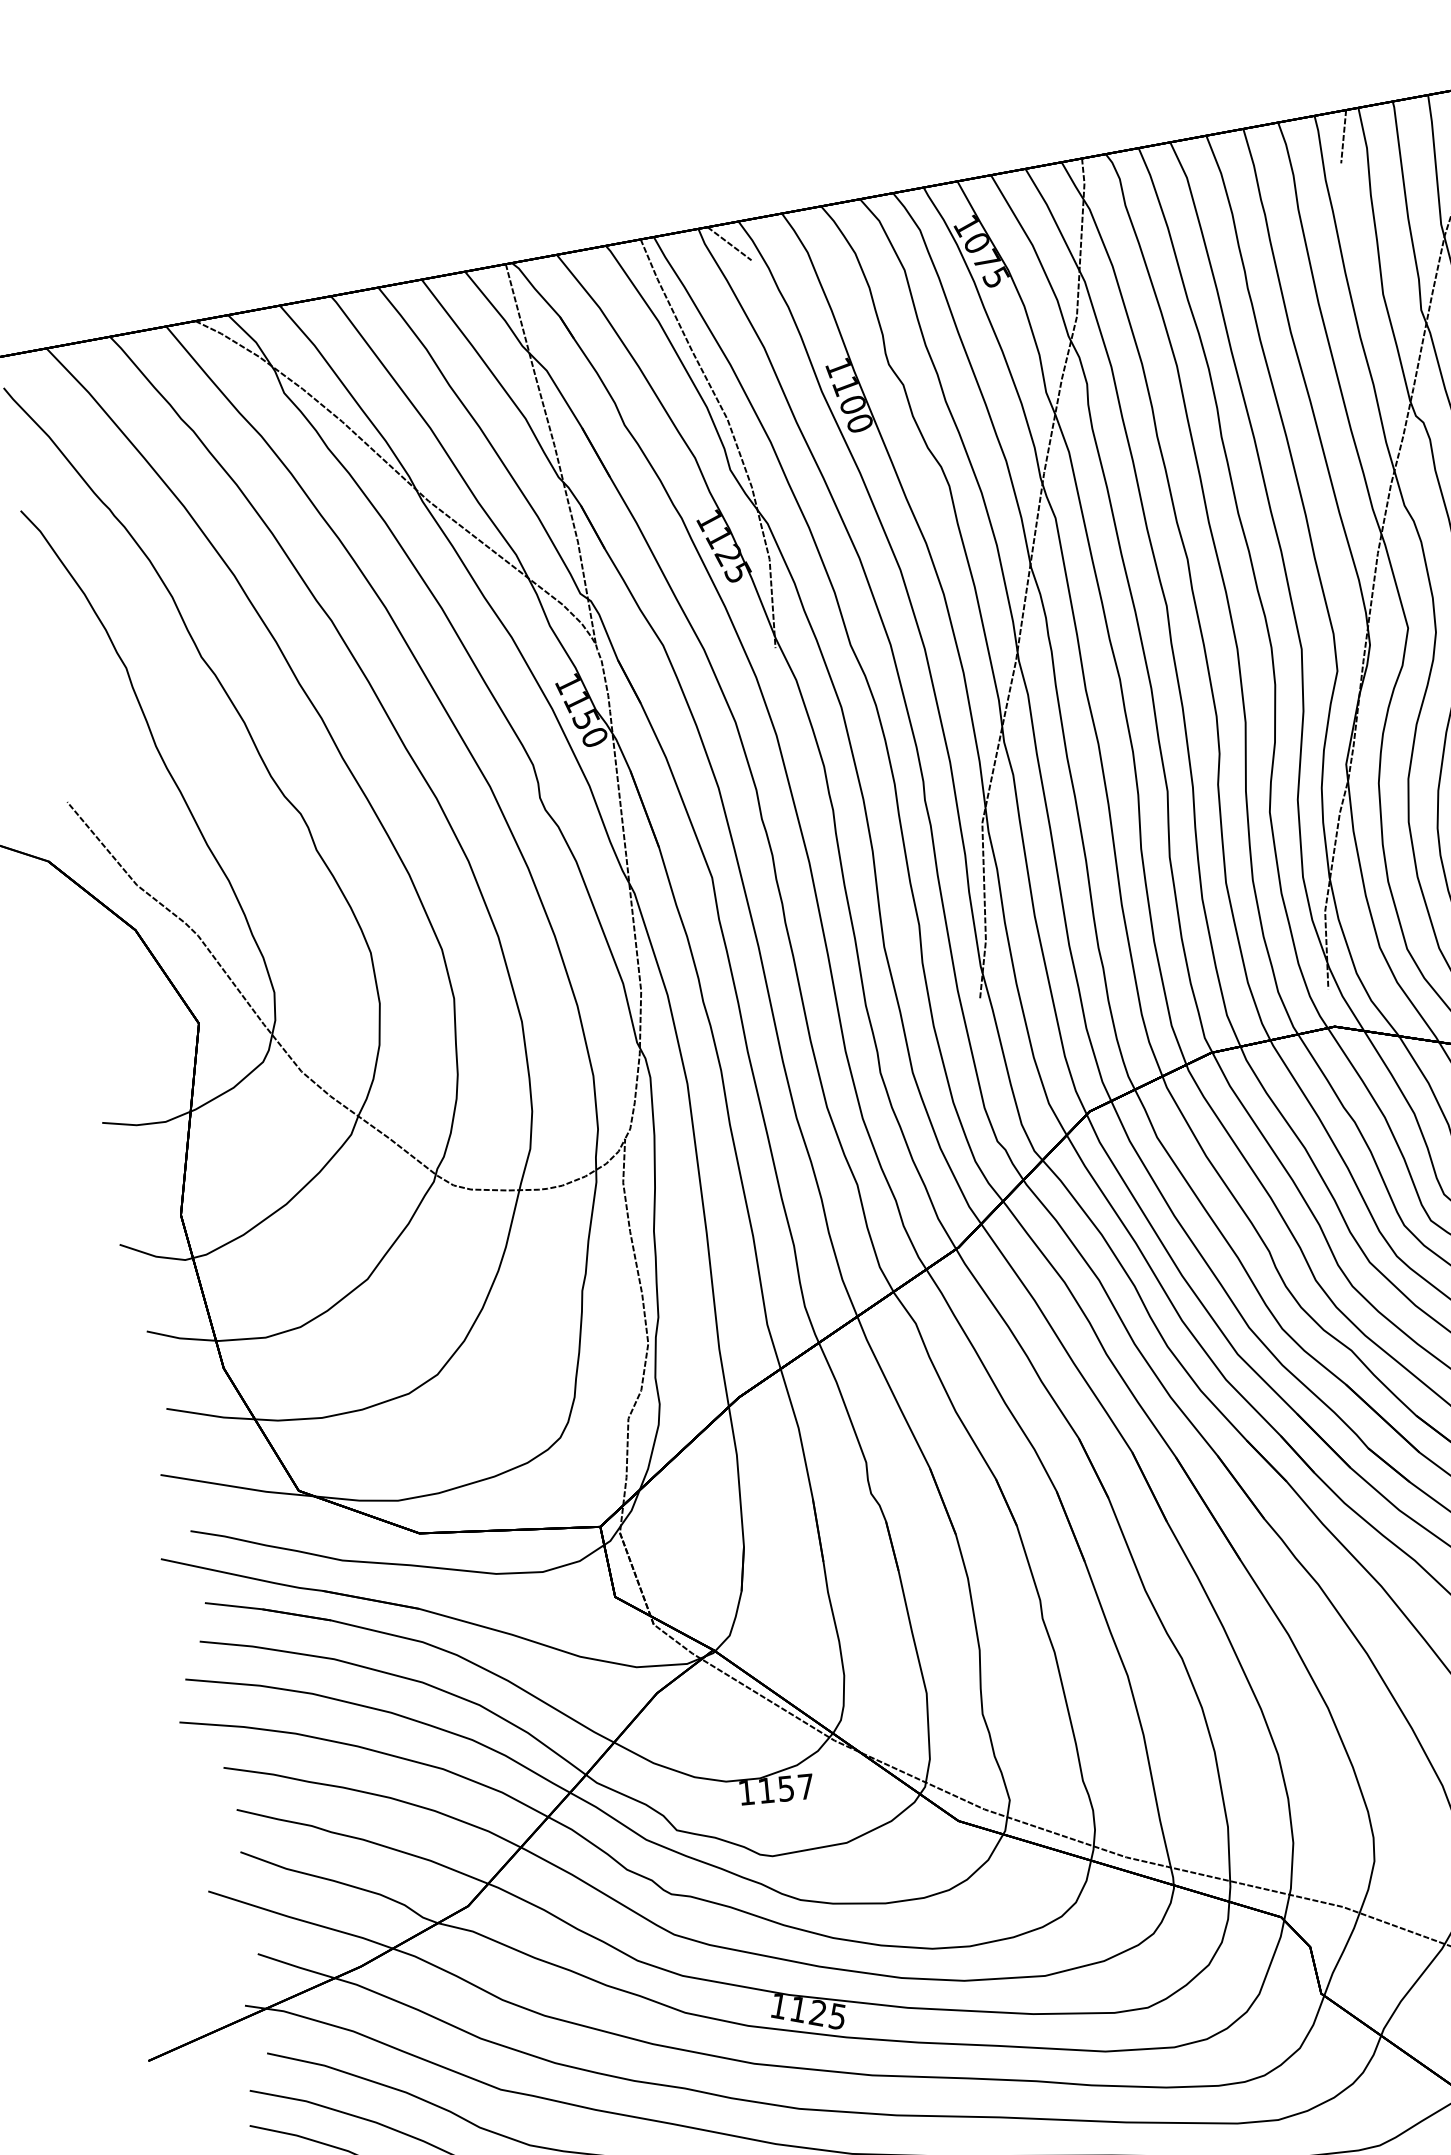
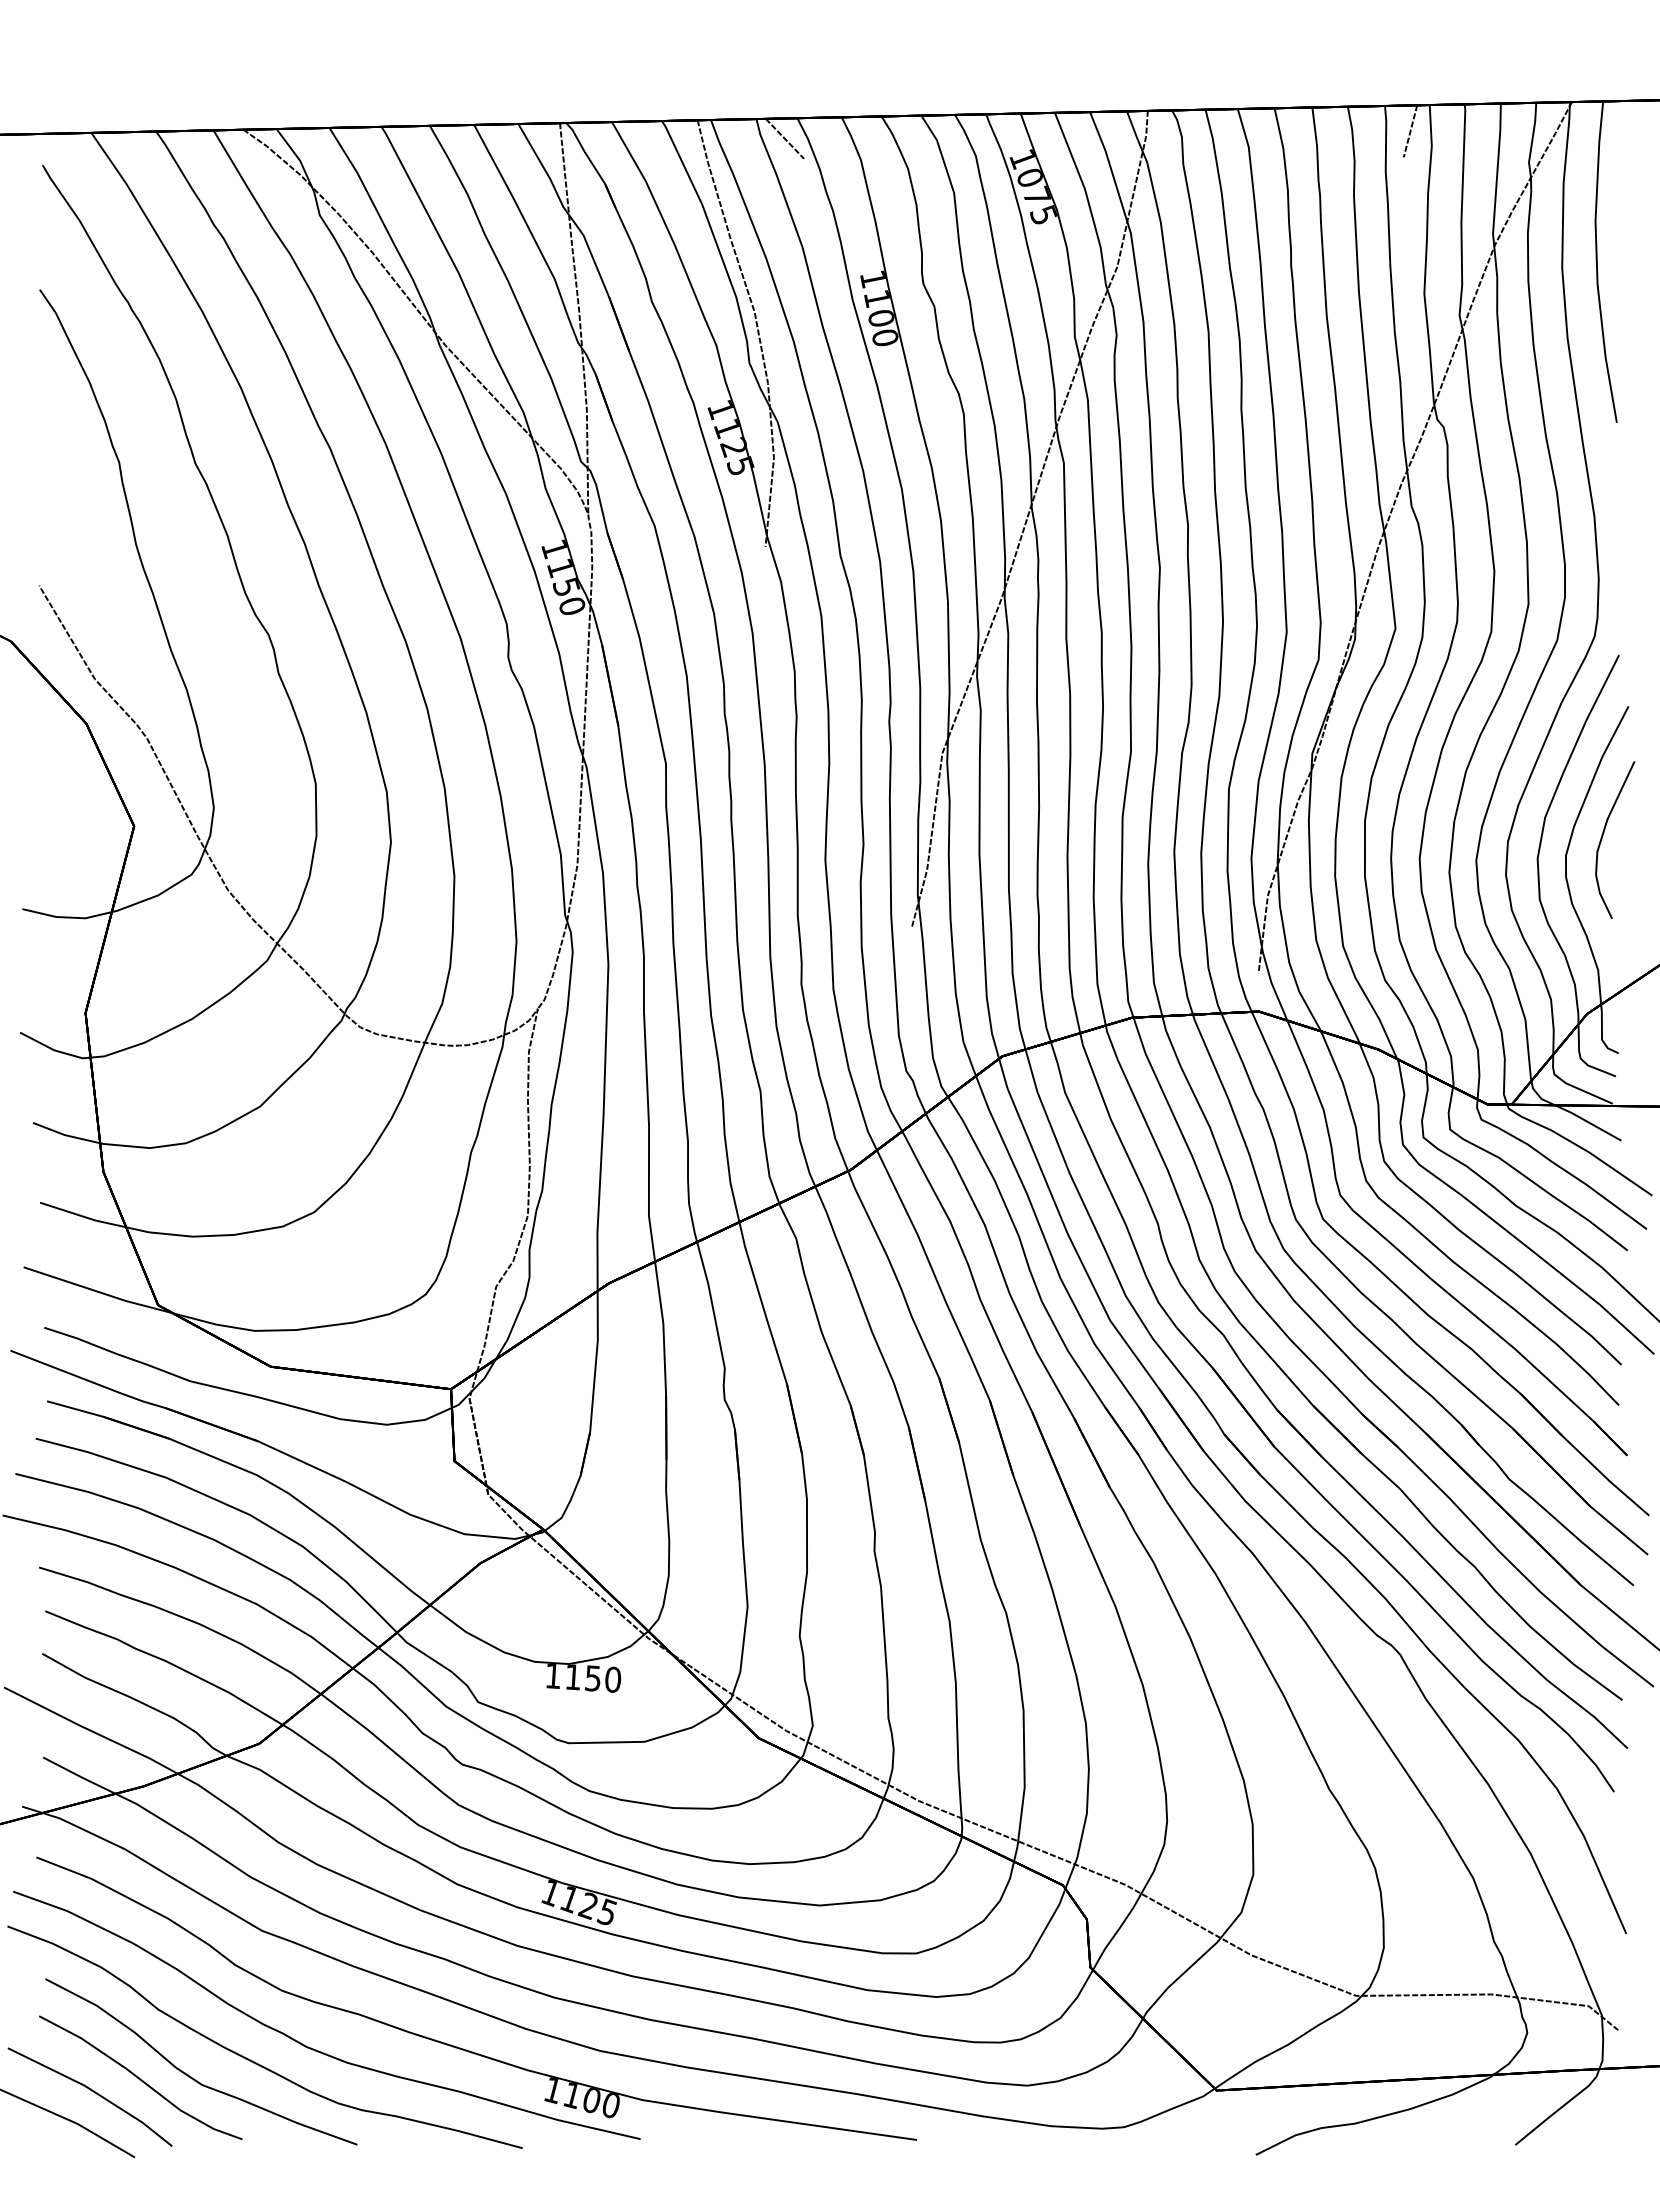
text: (806, 1786) -> (613, 1679), 1157 -> 1150

